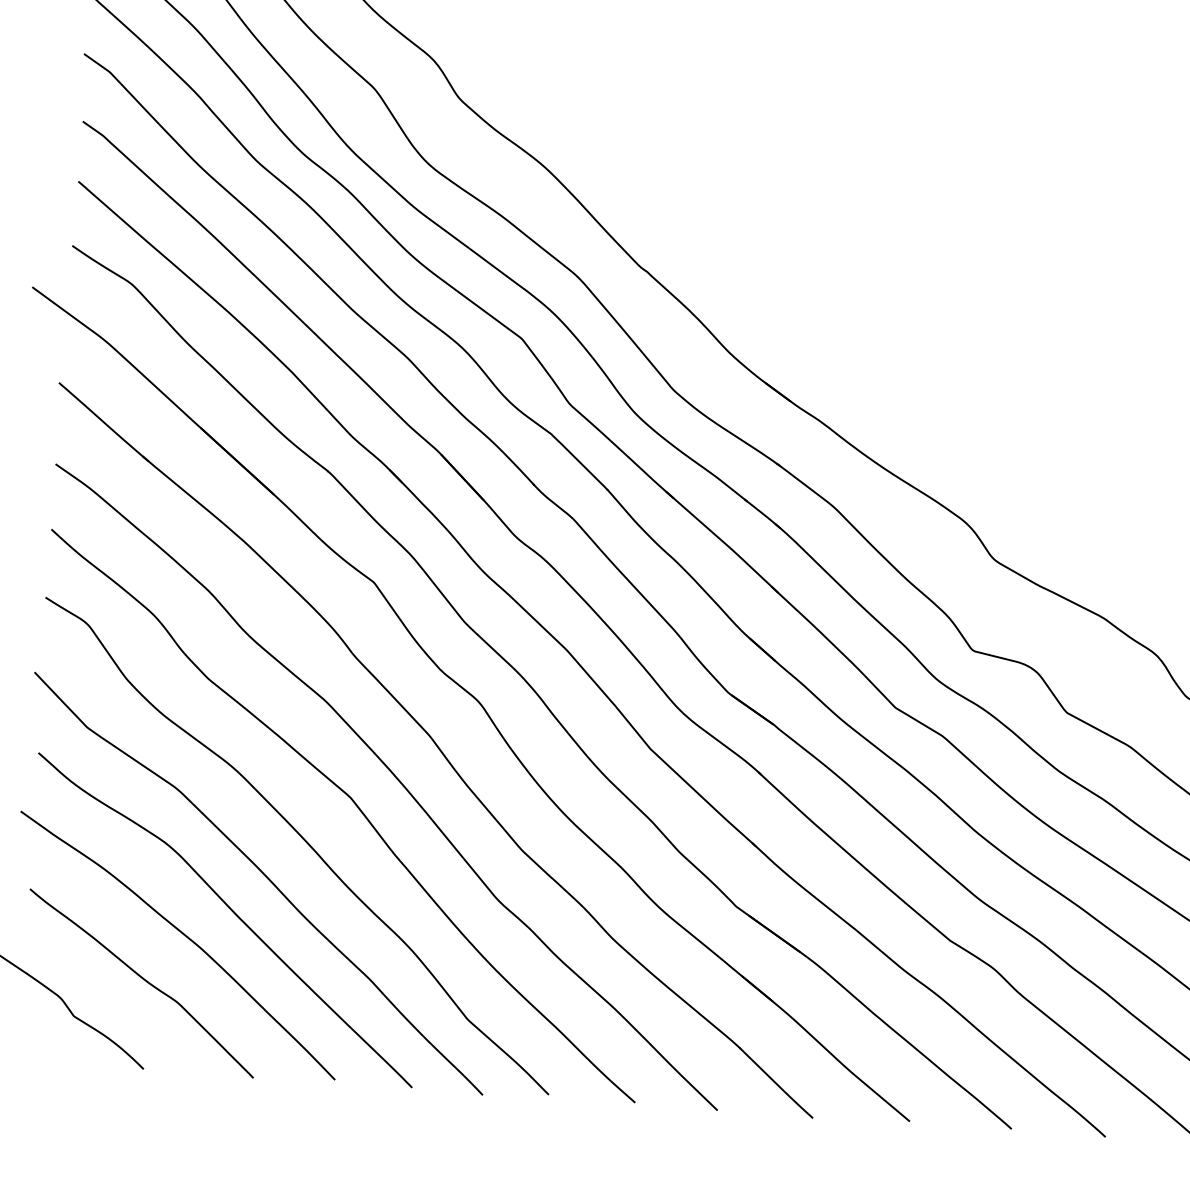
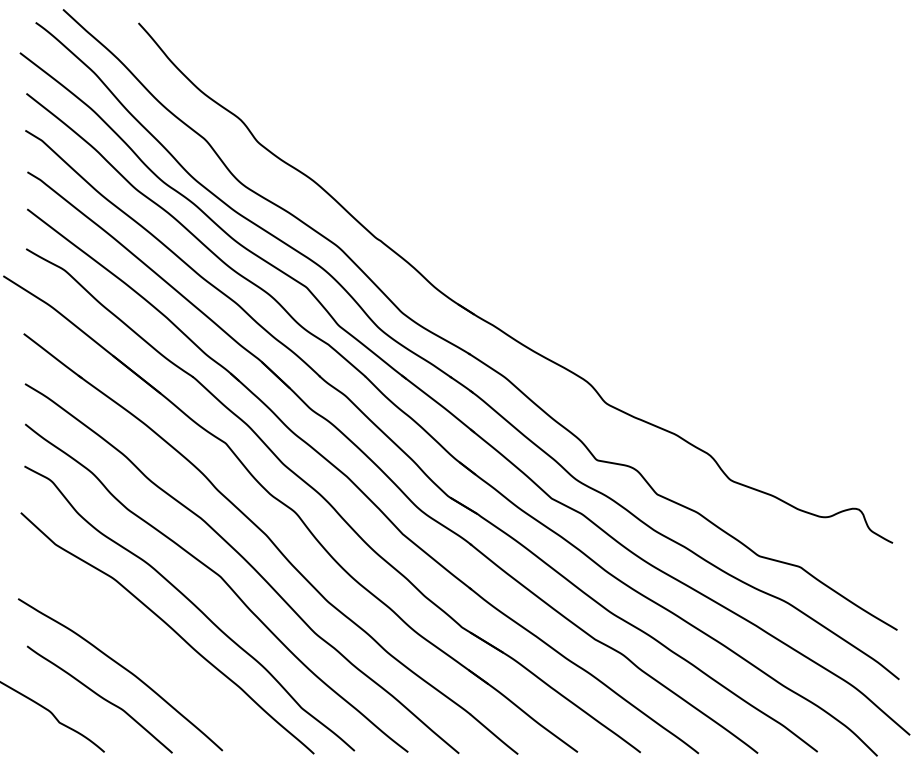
curve: (232, 912) -> (152, 652), removed

